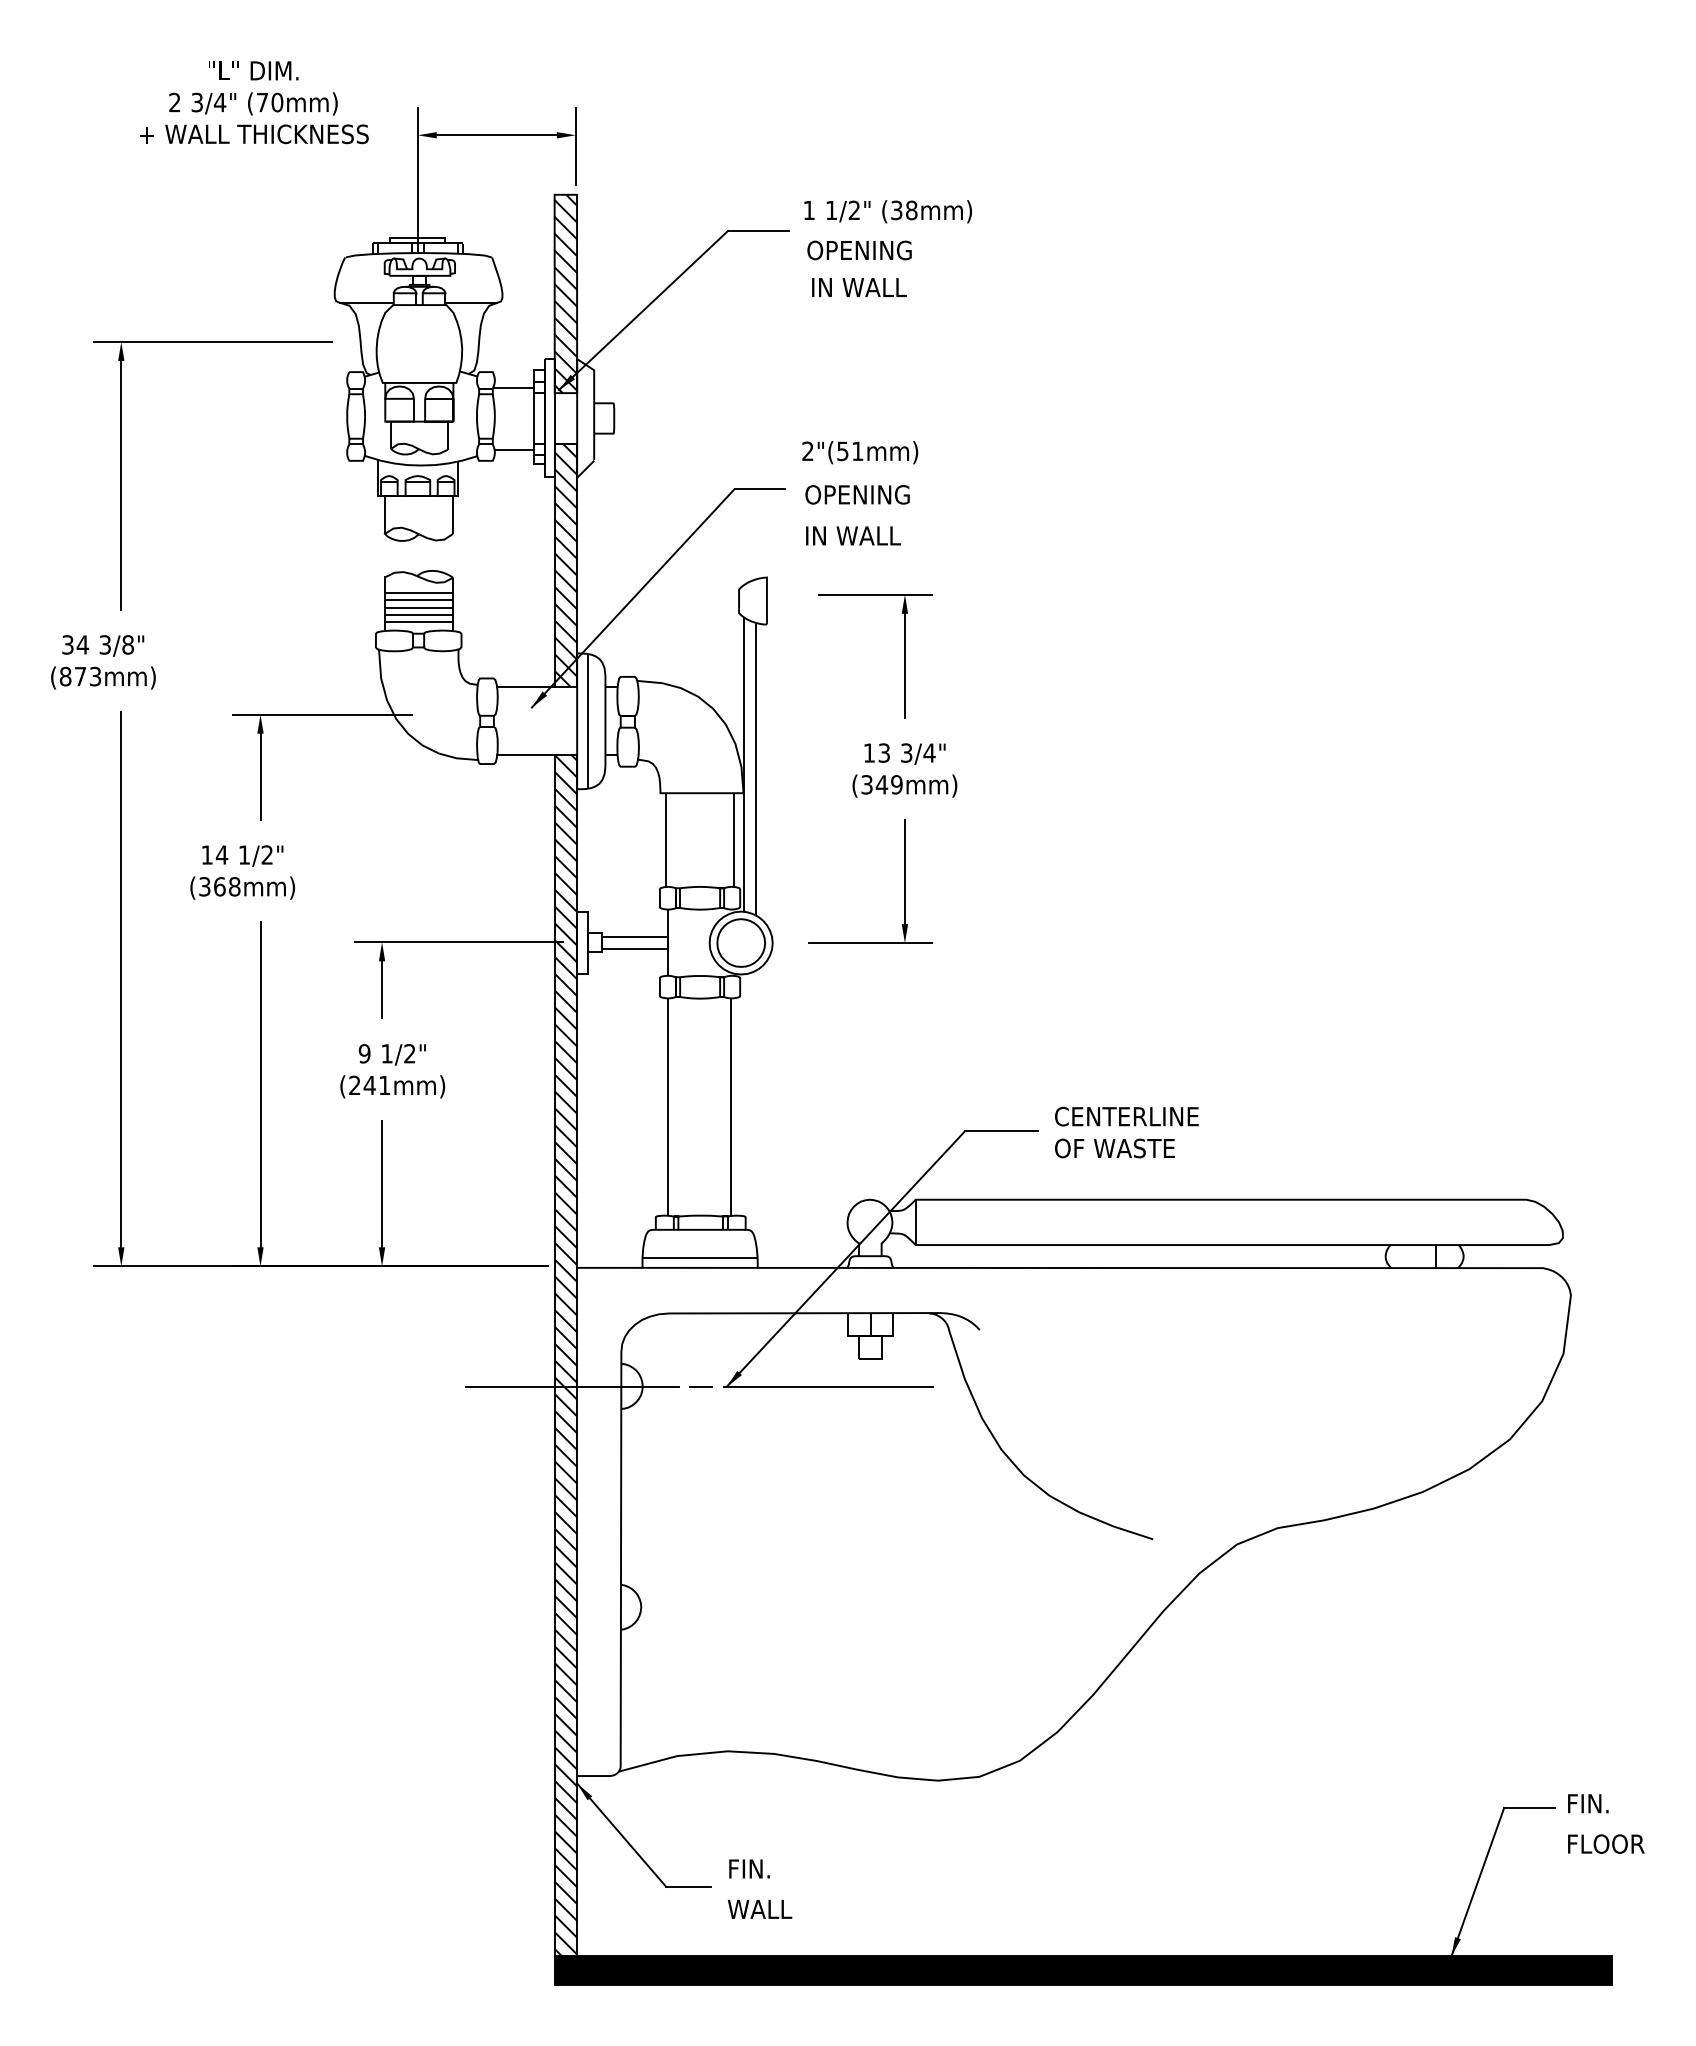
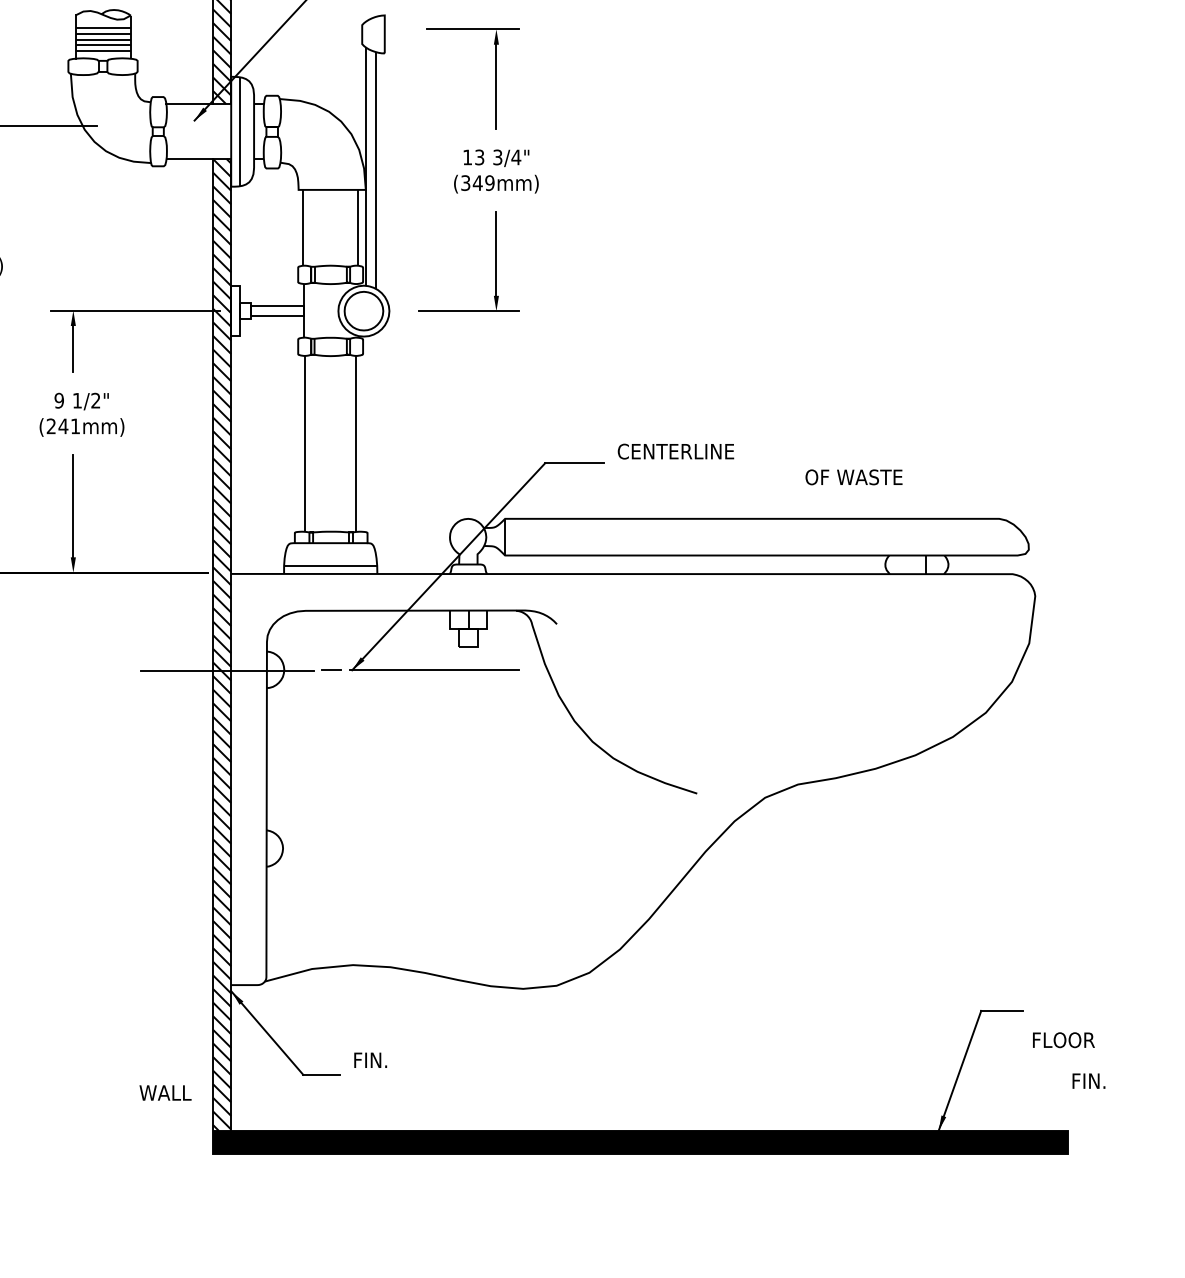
text: (1114, 1148) -> (853, 477), moved
text: (1588, 1803) -> (1089, 1080), moved
text: (759, 1908) -> (165, 1092), moved

